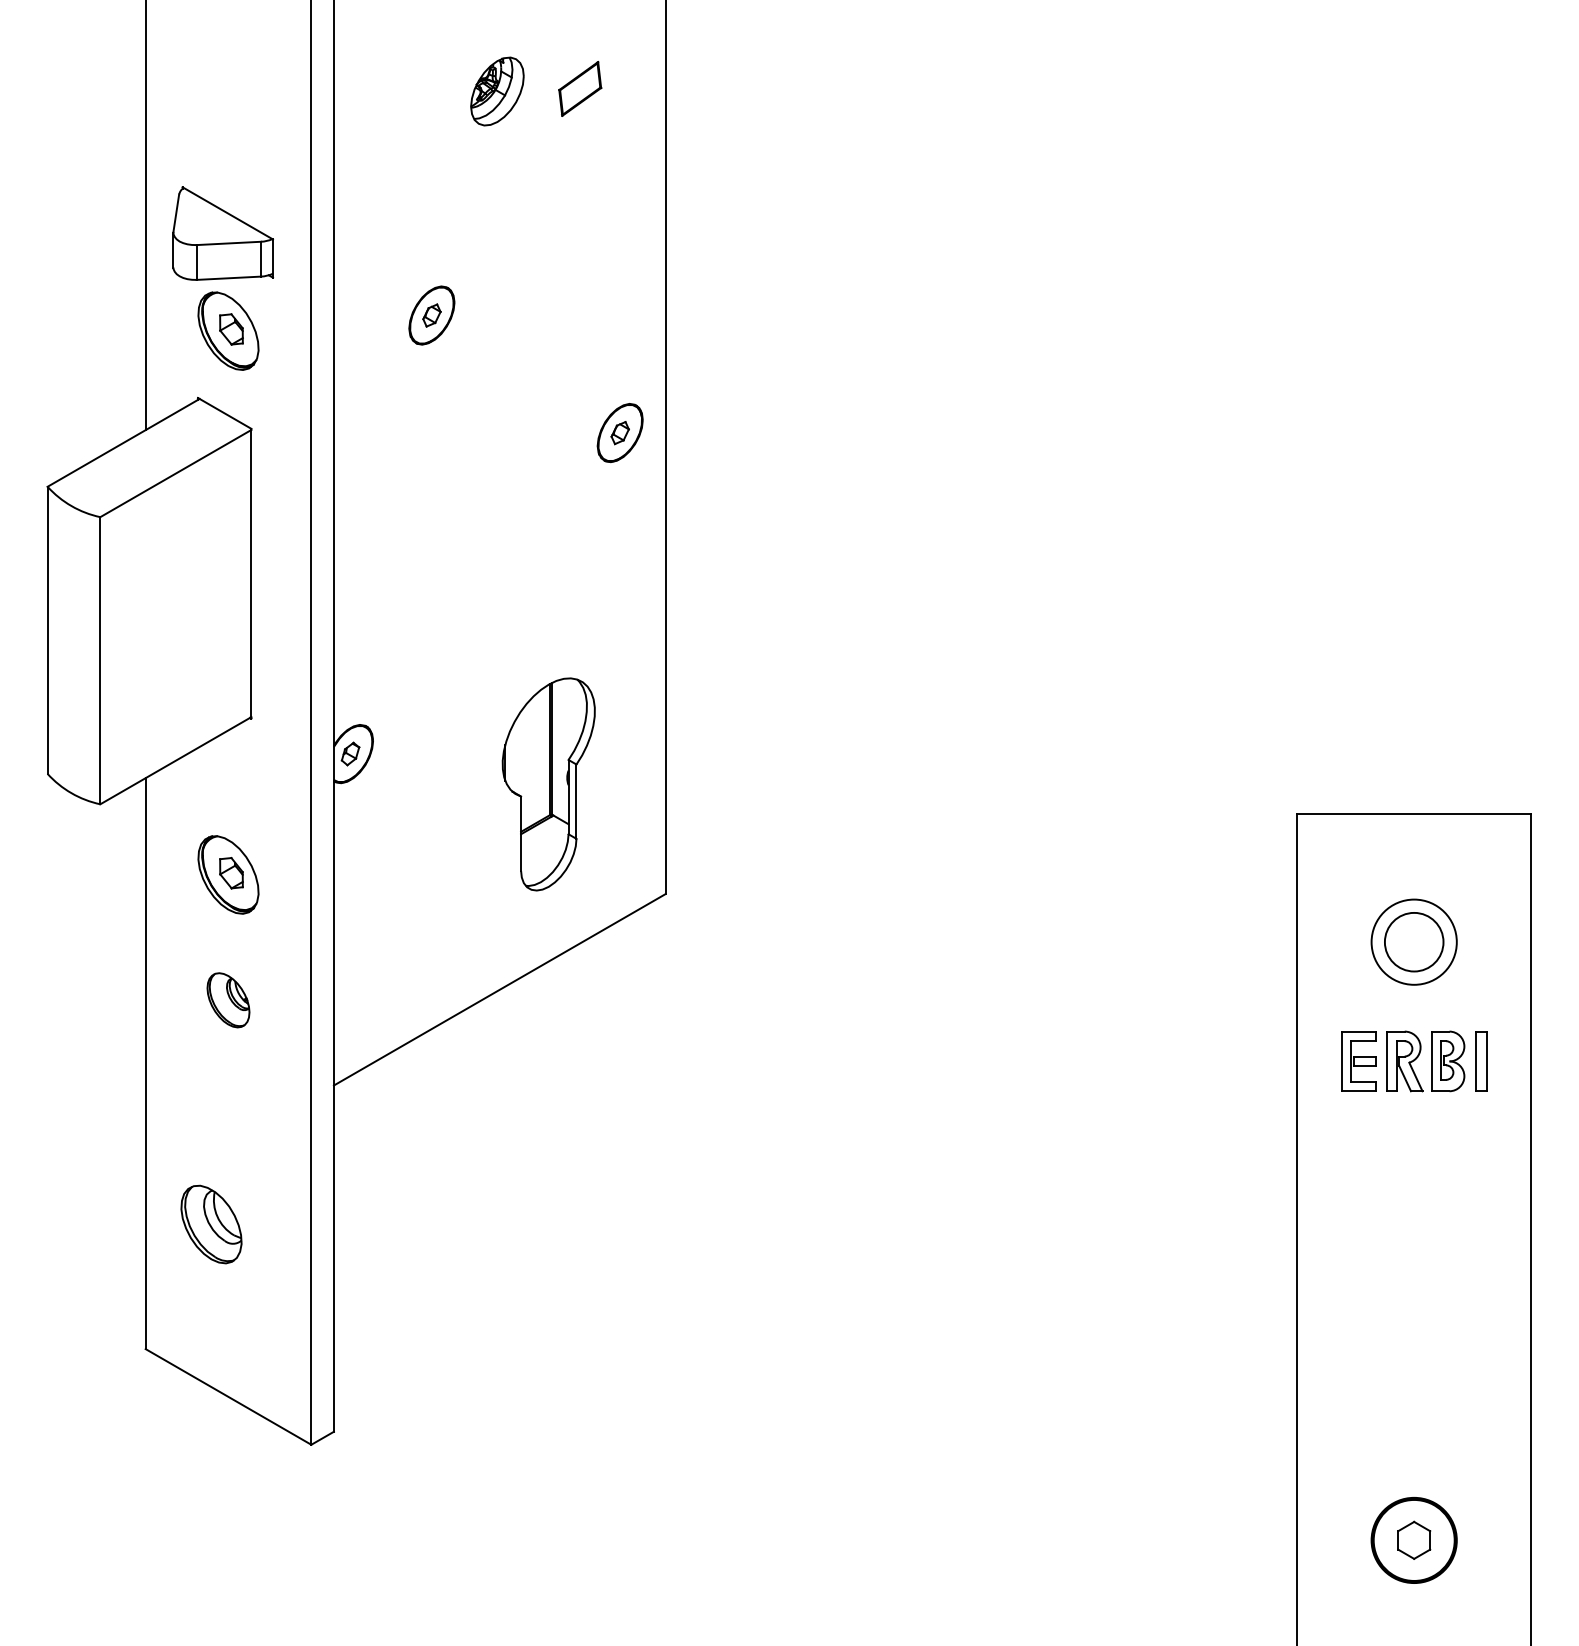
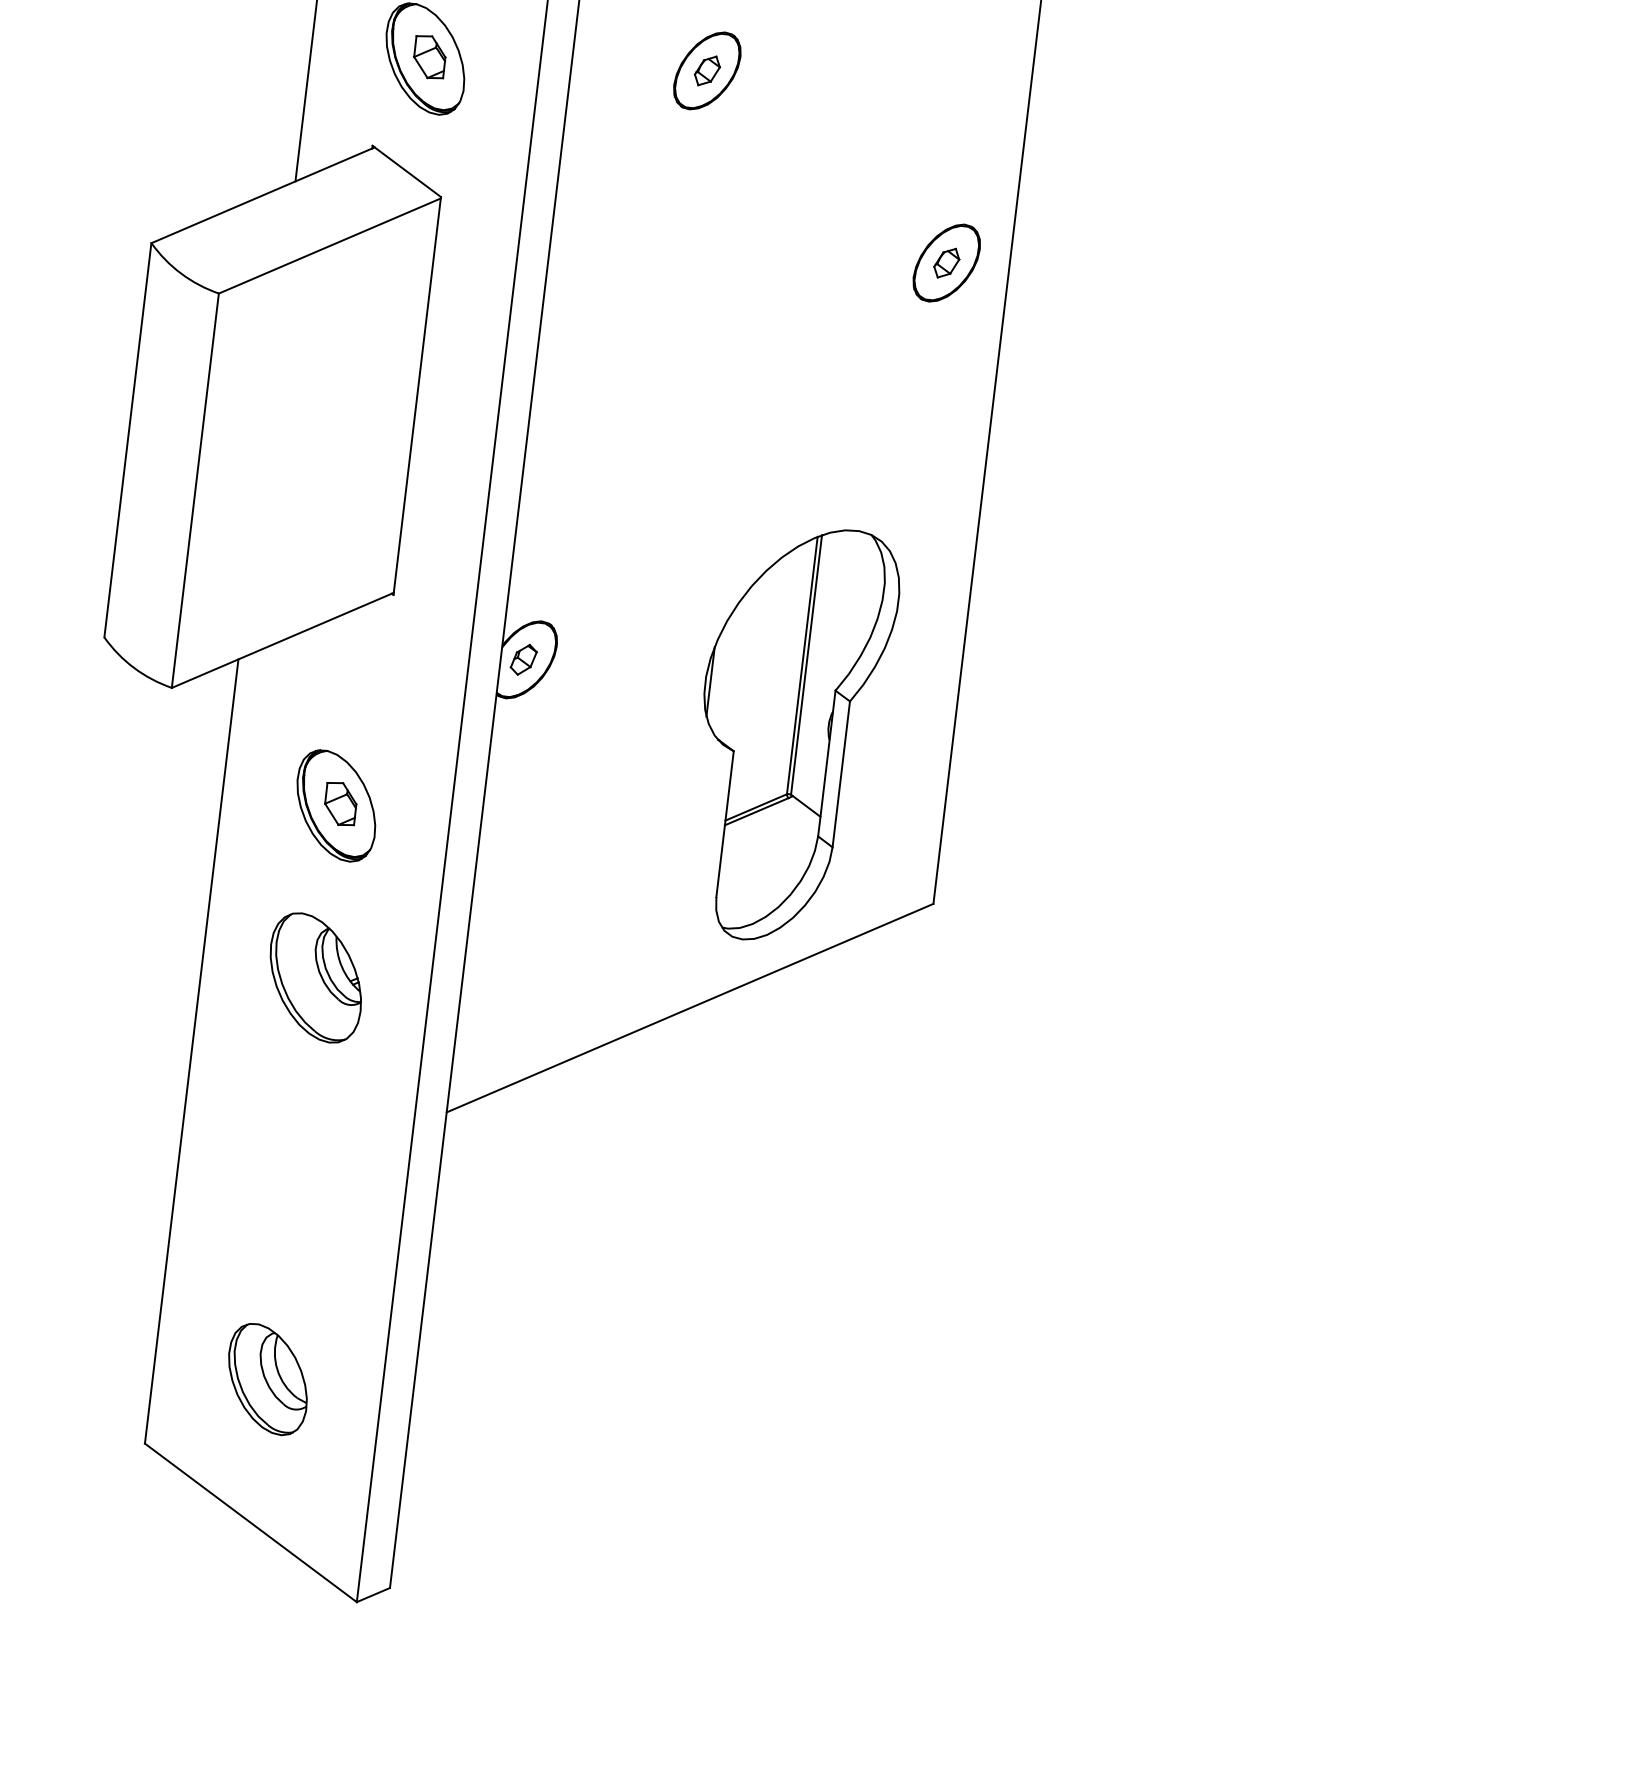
part: (548, 784) -> (790, 734), size x1.43
part: (228, 1000) -> (315, 978), size x1.67
part: (211, 1224) -> (267, 1379), moved

